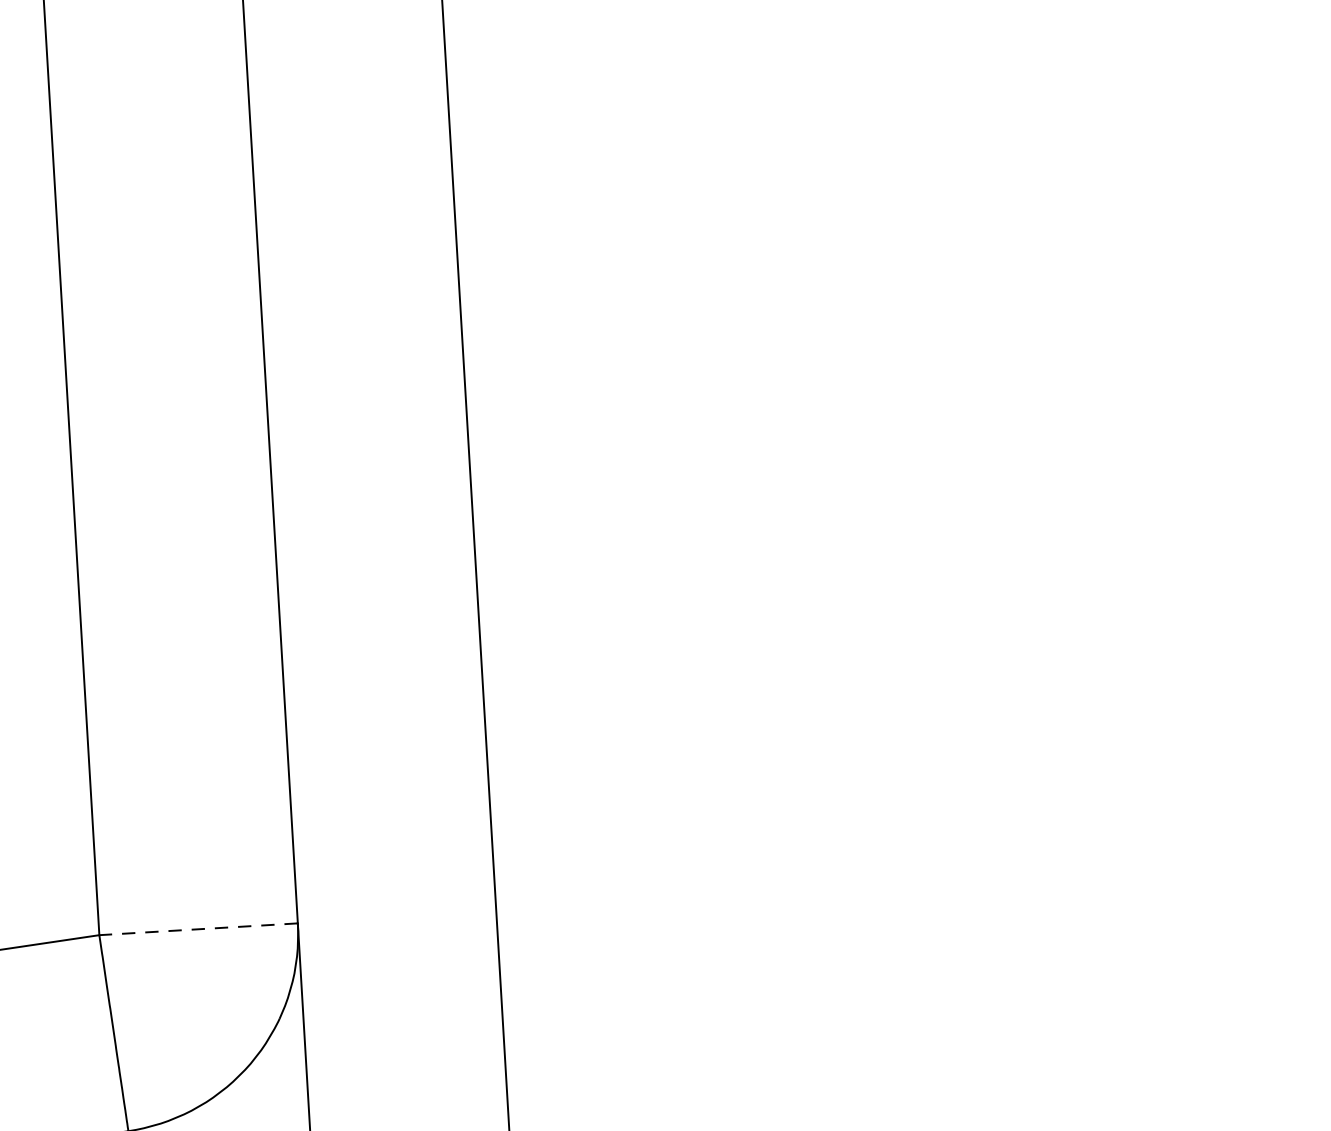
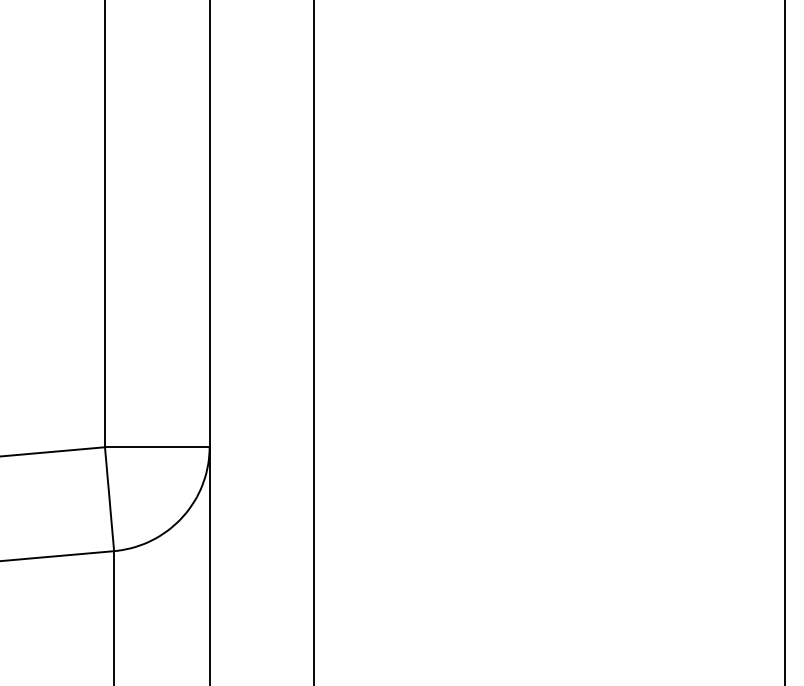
line: (197, 929) -> (156, 447), dashed -> solid

